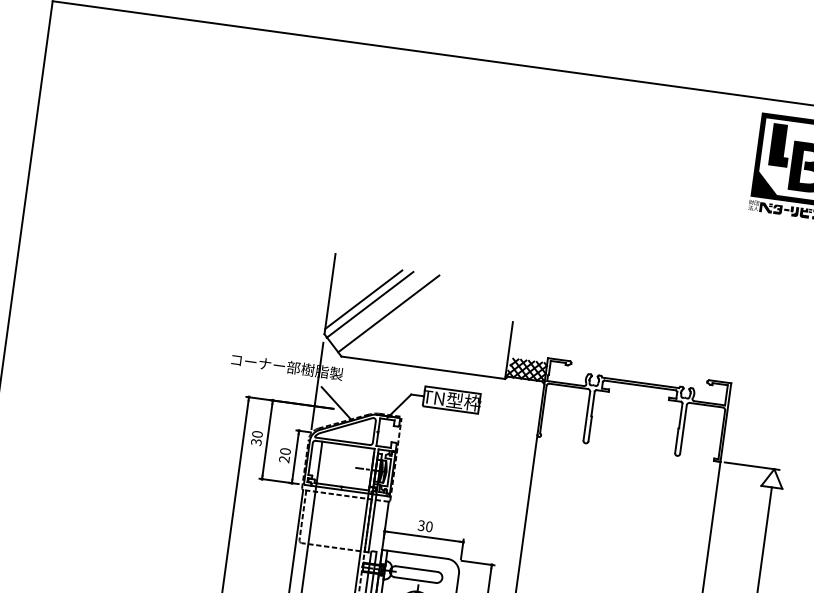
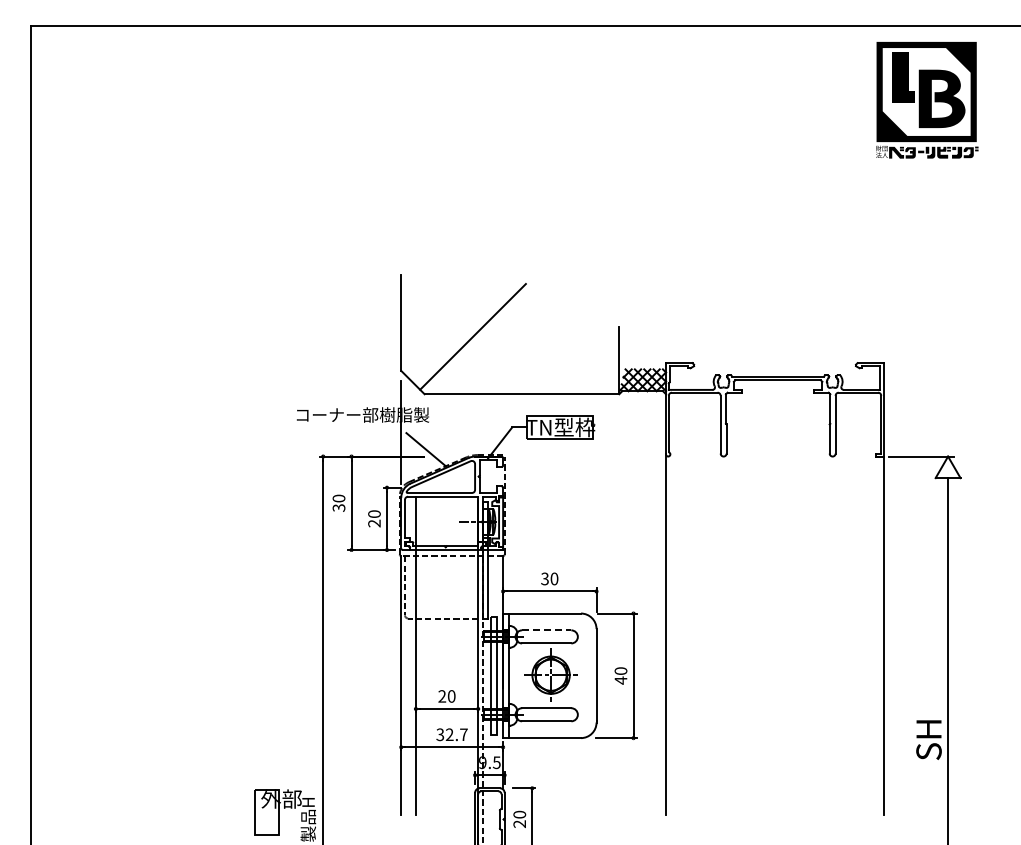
line: (363, 299) -> (441, 324), removed
line: (369, 304) -> (449, 329), removed
line: (416, 569) -> (546, 630), solid -> dashed

